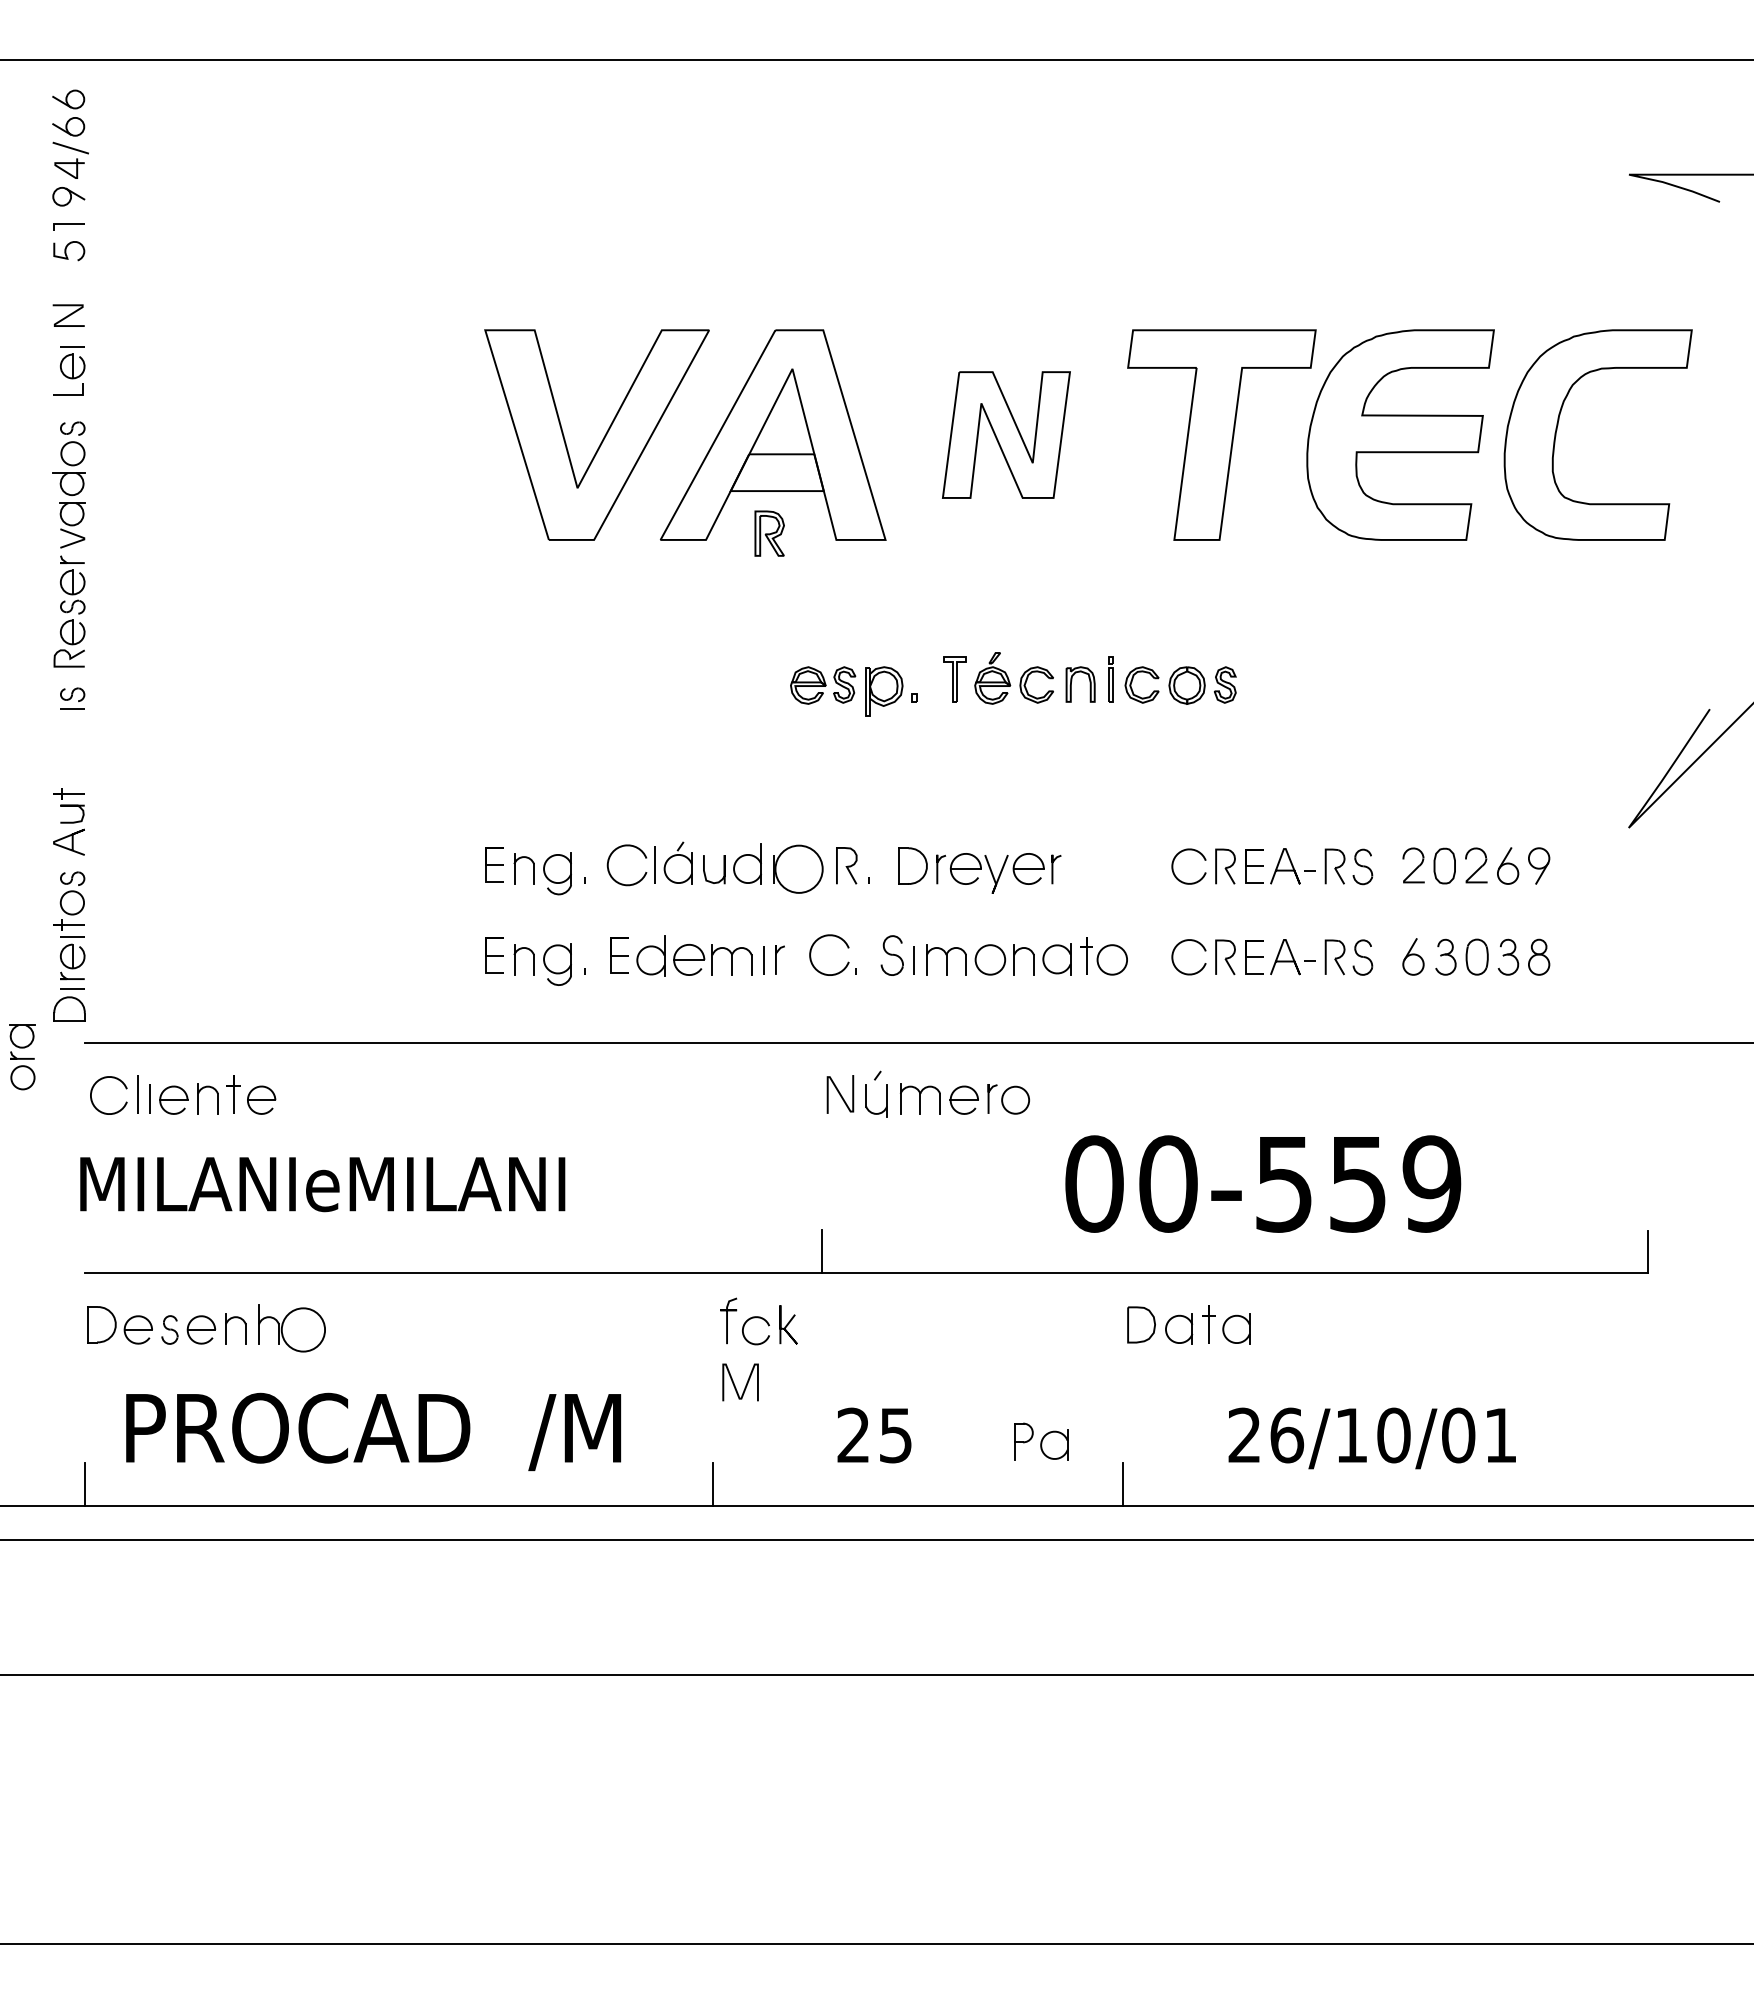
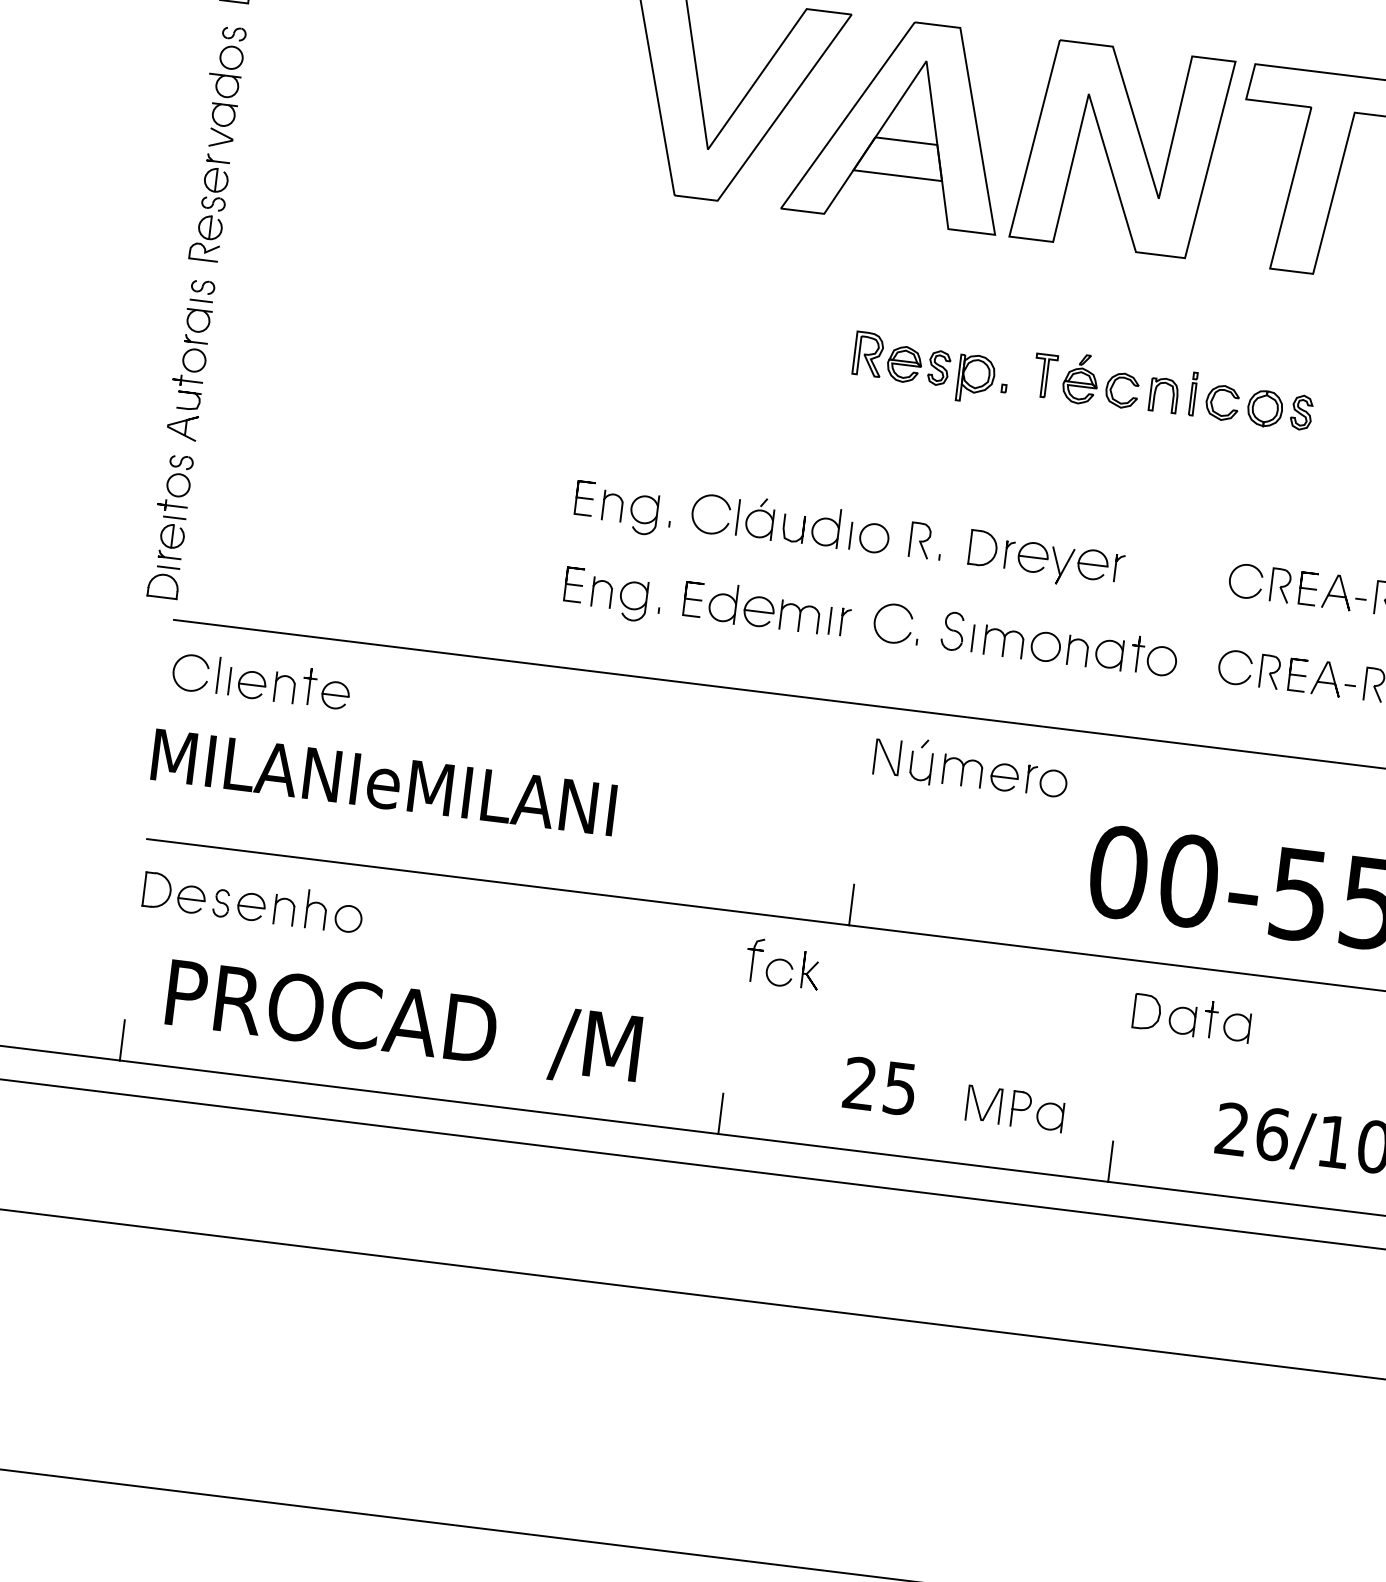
part: (1006, 434) -> (1122, 148), size x1.67
part: (769, 533) -> (868, 354), moved
circle: (798, 869) -> (873, 538), size x0.62
part: (22, 1057) -> (196, 341), moved
circle: (302, 1329) -> (347, 918), size x0.62
curve: (735, 1385) -> (978, 1107), moved

